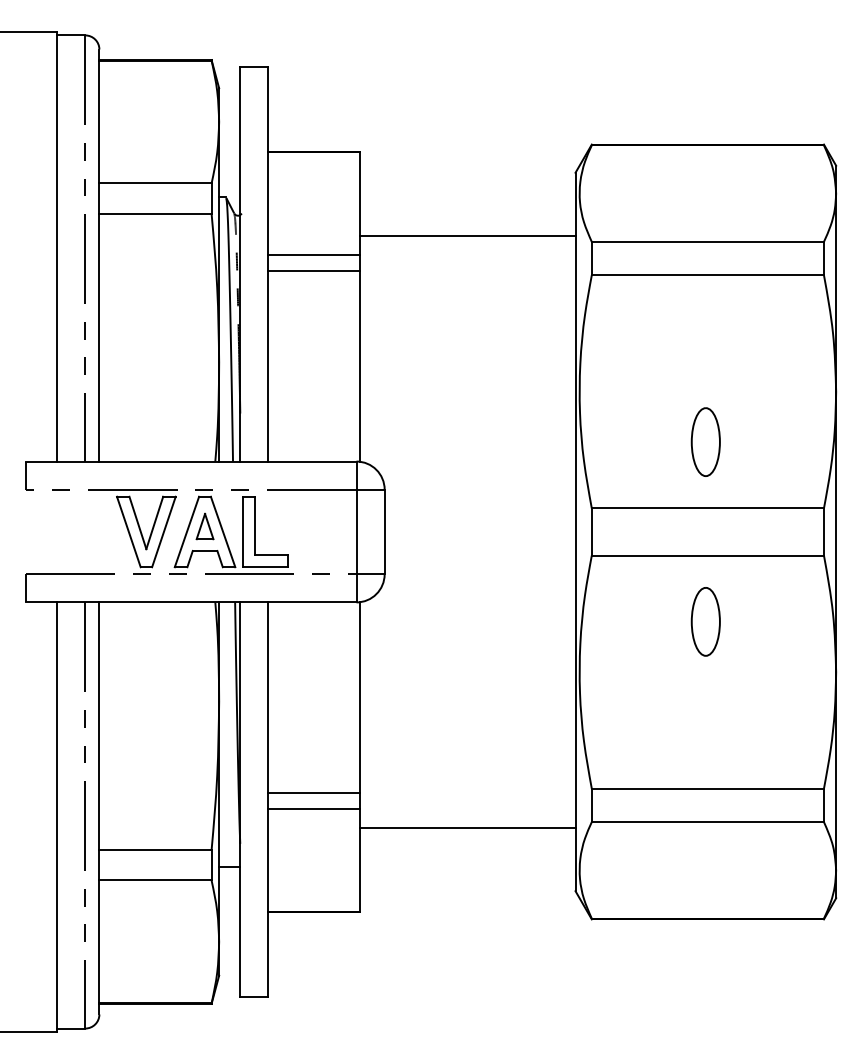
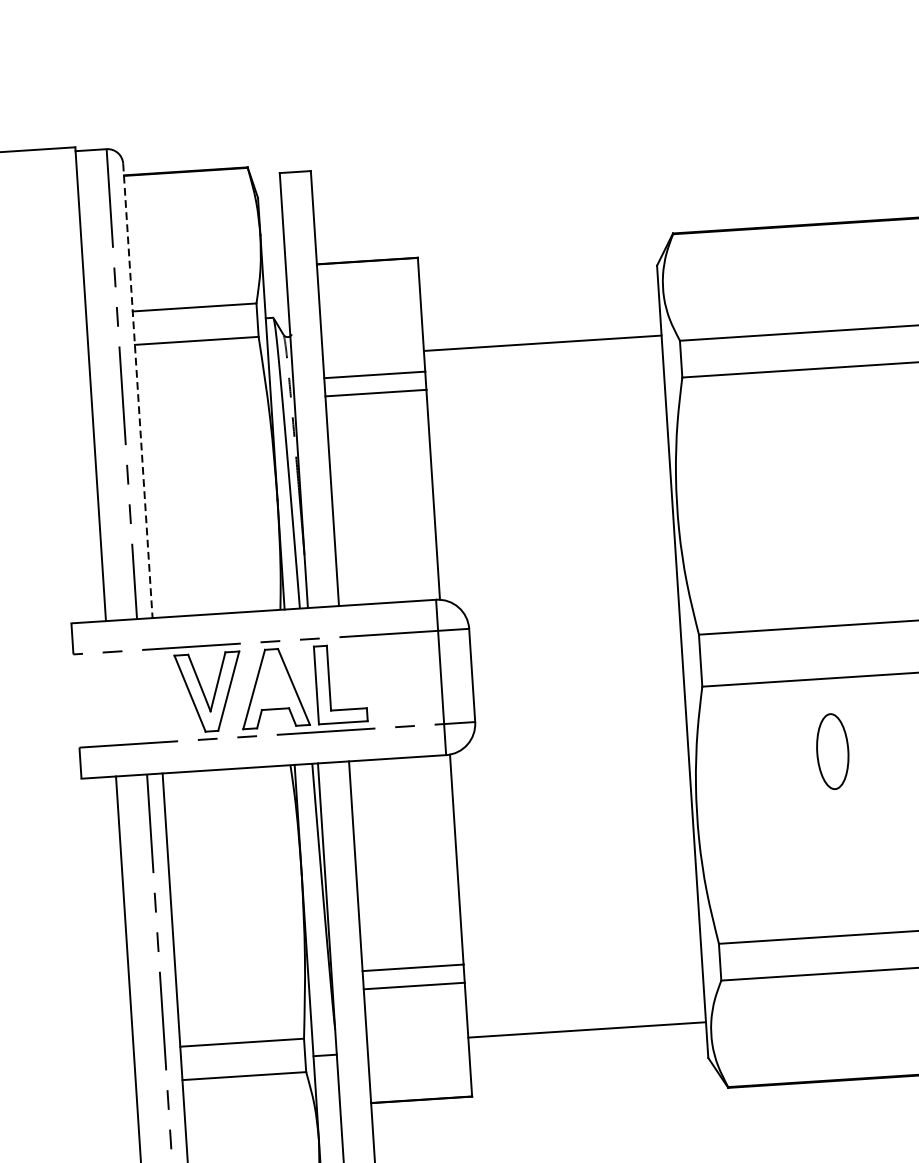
line: (99, 256) -> (138, 391), solid -> dashed
part: (705, 441) -> (819, 552), removed
part: (204, 526) -> (273, 682), removed
line: (467, 827) -> (586, 1029), moved

